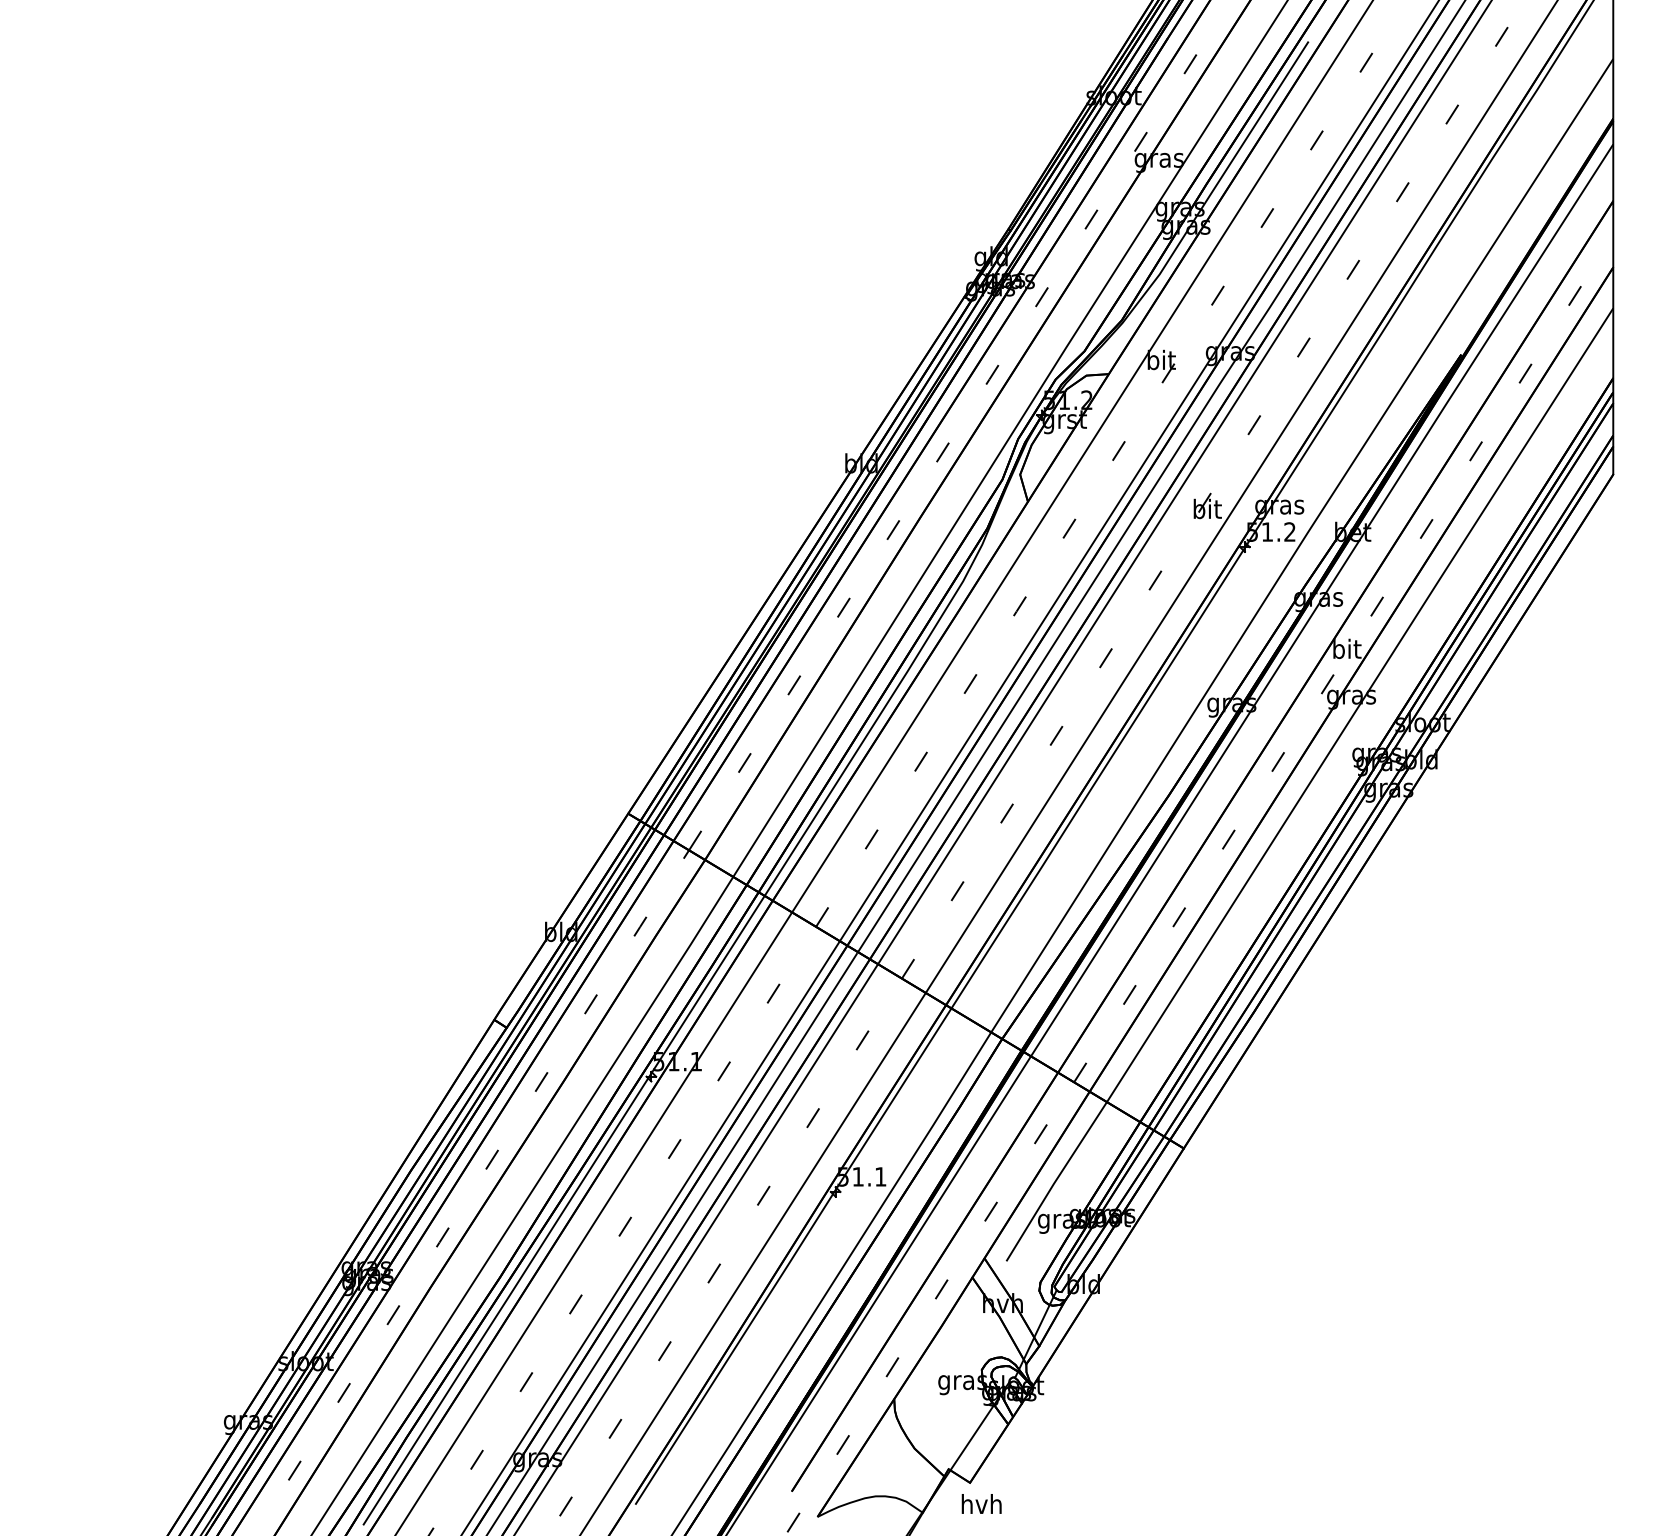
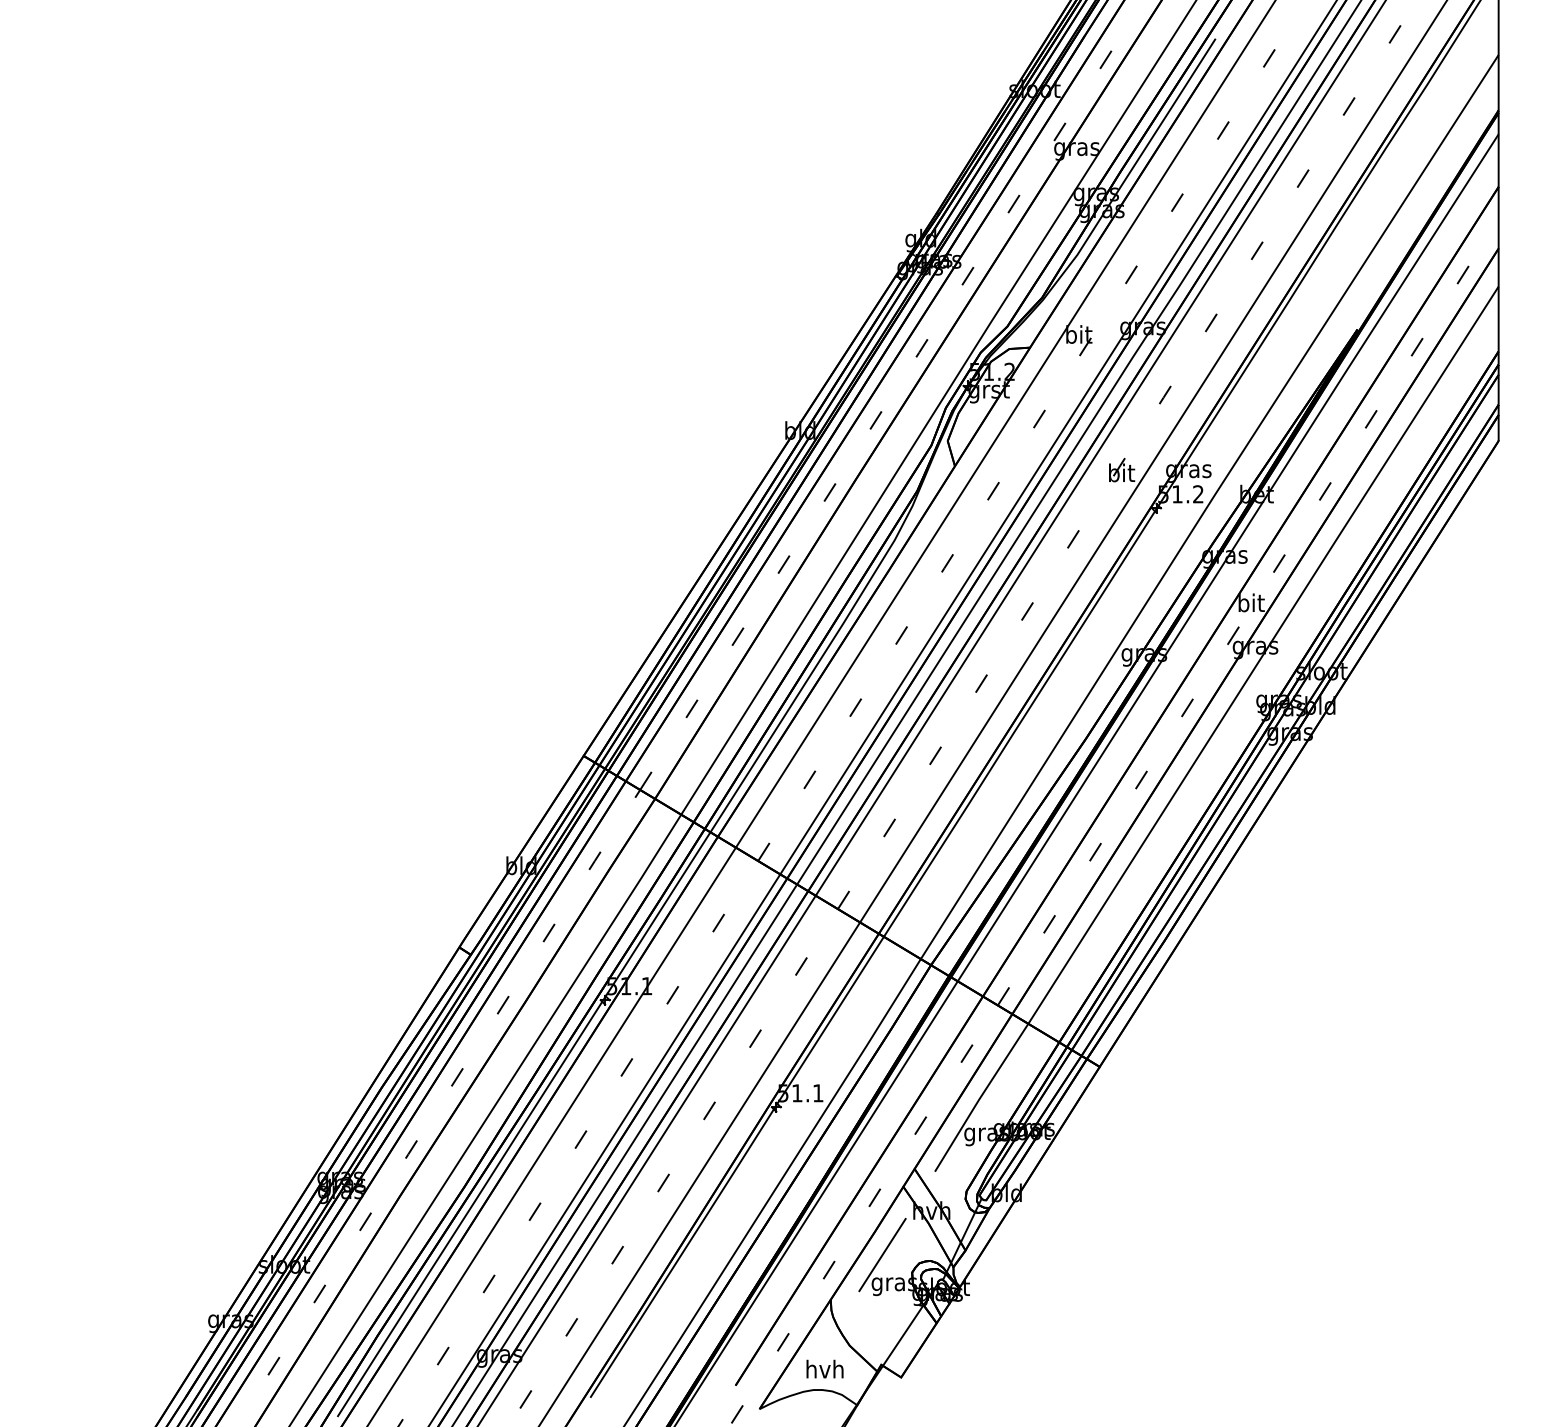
line: (949, 1350) -> (882, 1254), added
text: (981, 1503) -> (824, 1368), moved

